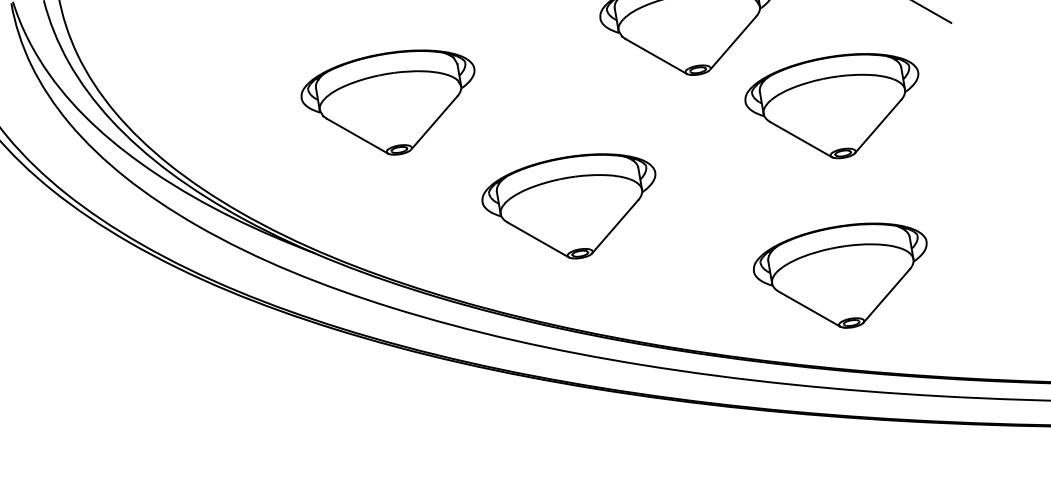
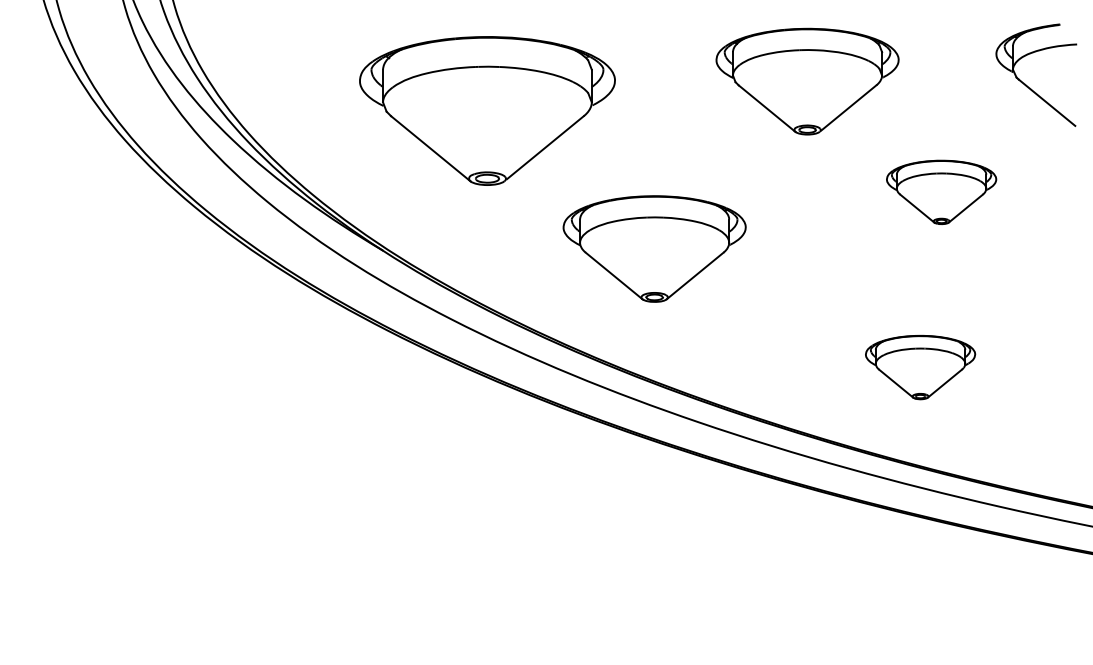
part: (391, 103) -> (487, 110), size x1.4
part: (835, 107) -> (941, 192), size x0.6
part: (843, 277) -> (920, 367), size x0.6

